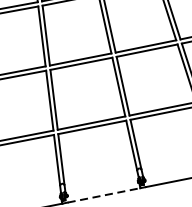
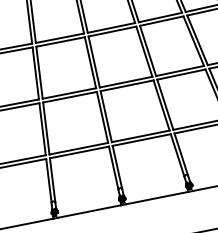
line: (104, 195) -> (90, 211), dashed -> solid

